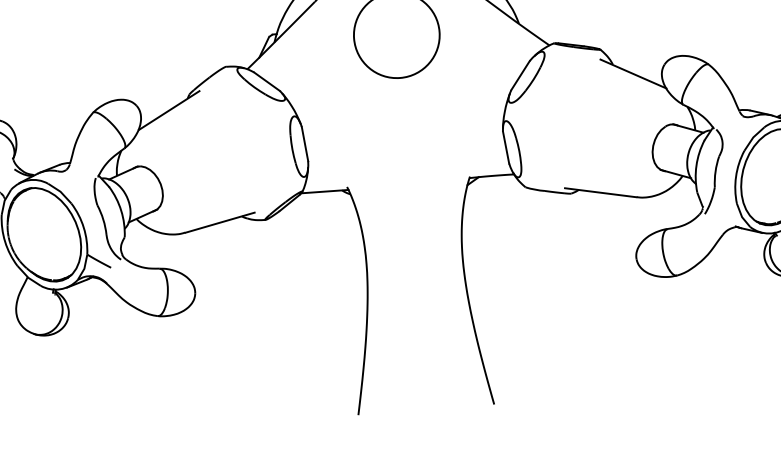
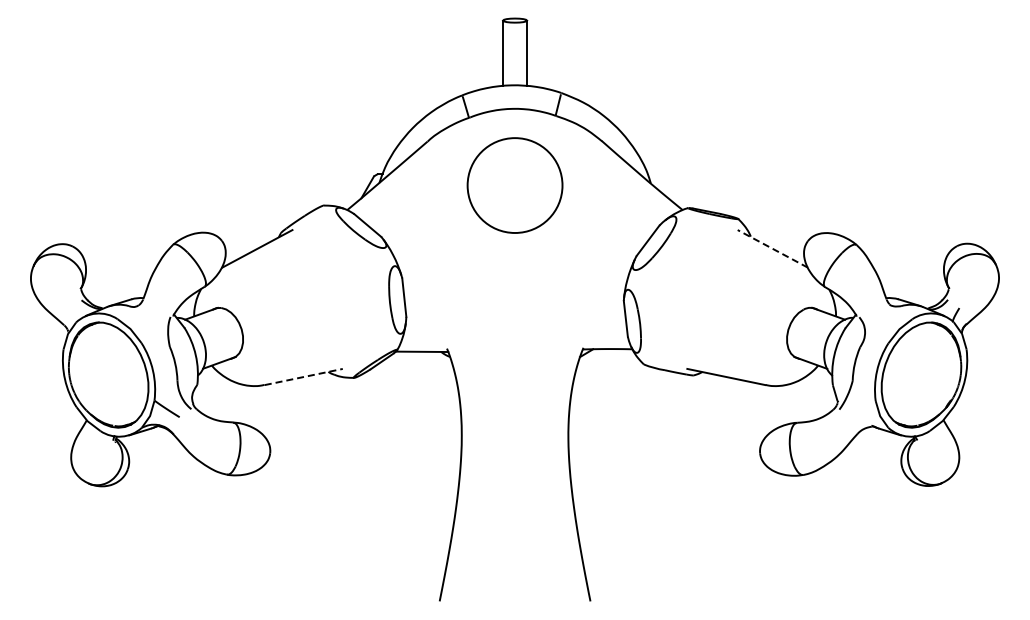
line: (633, 73) -> (772, 248), solid -> dashed
line: (219, 223) -> (303, 377), solid -> dashed

